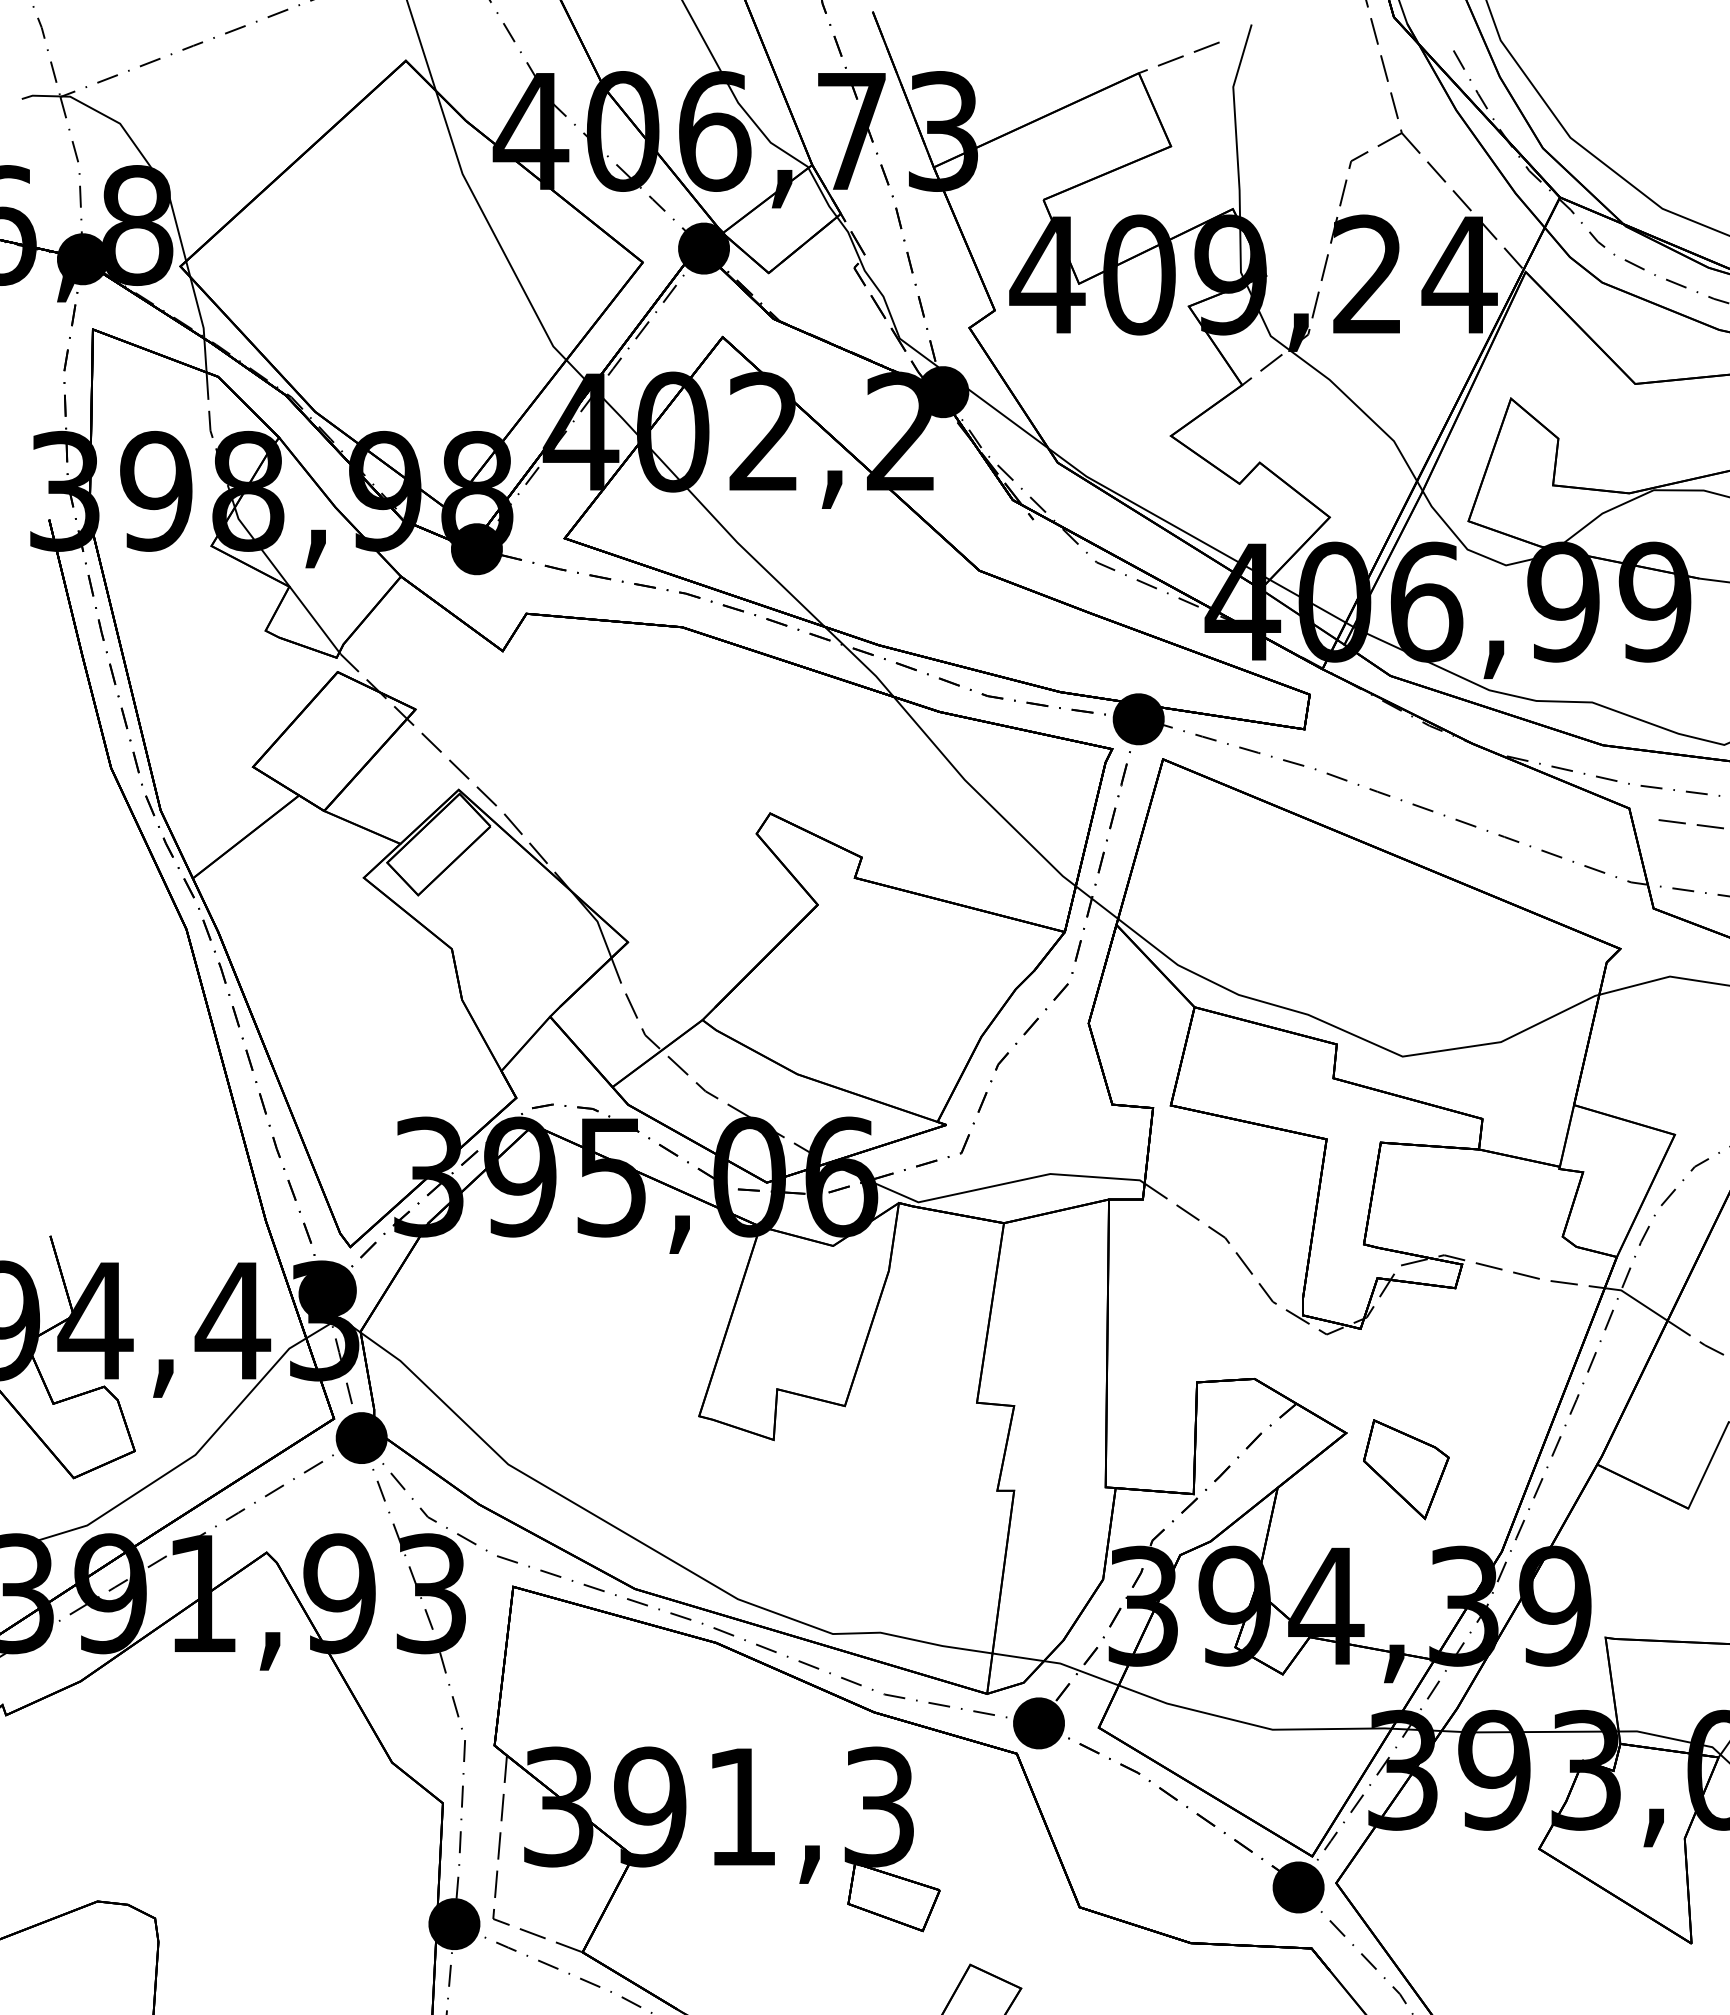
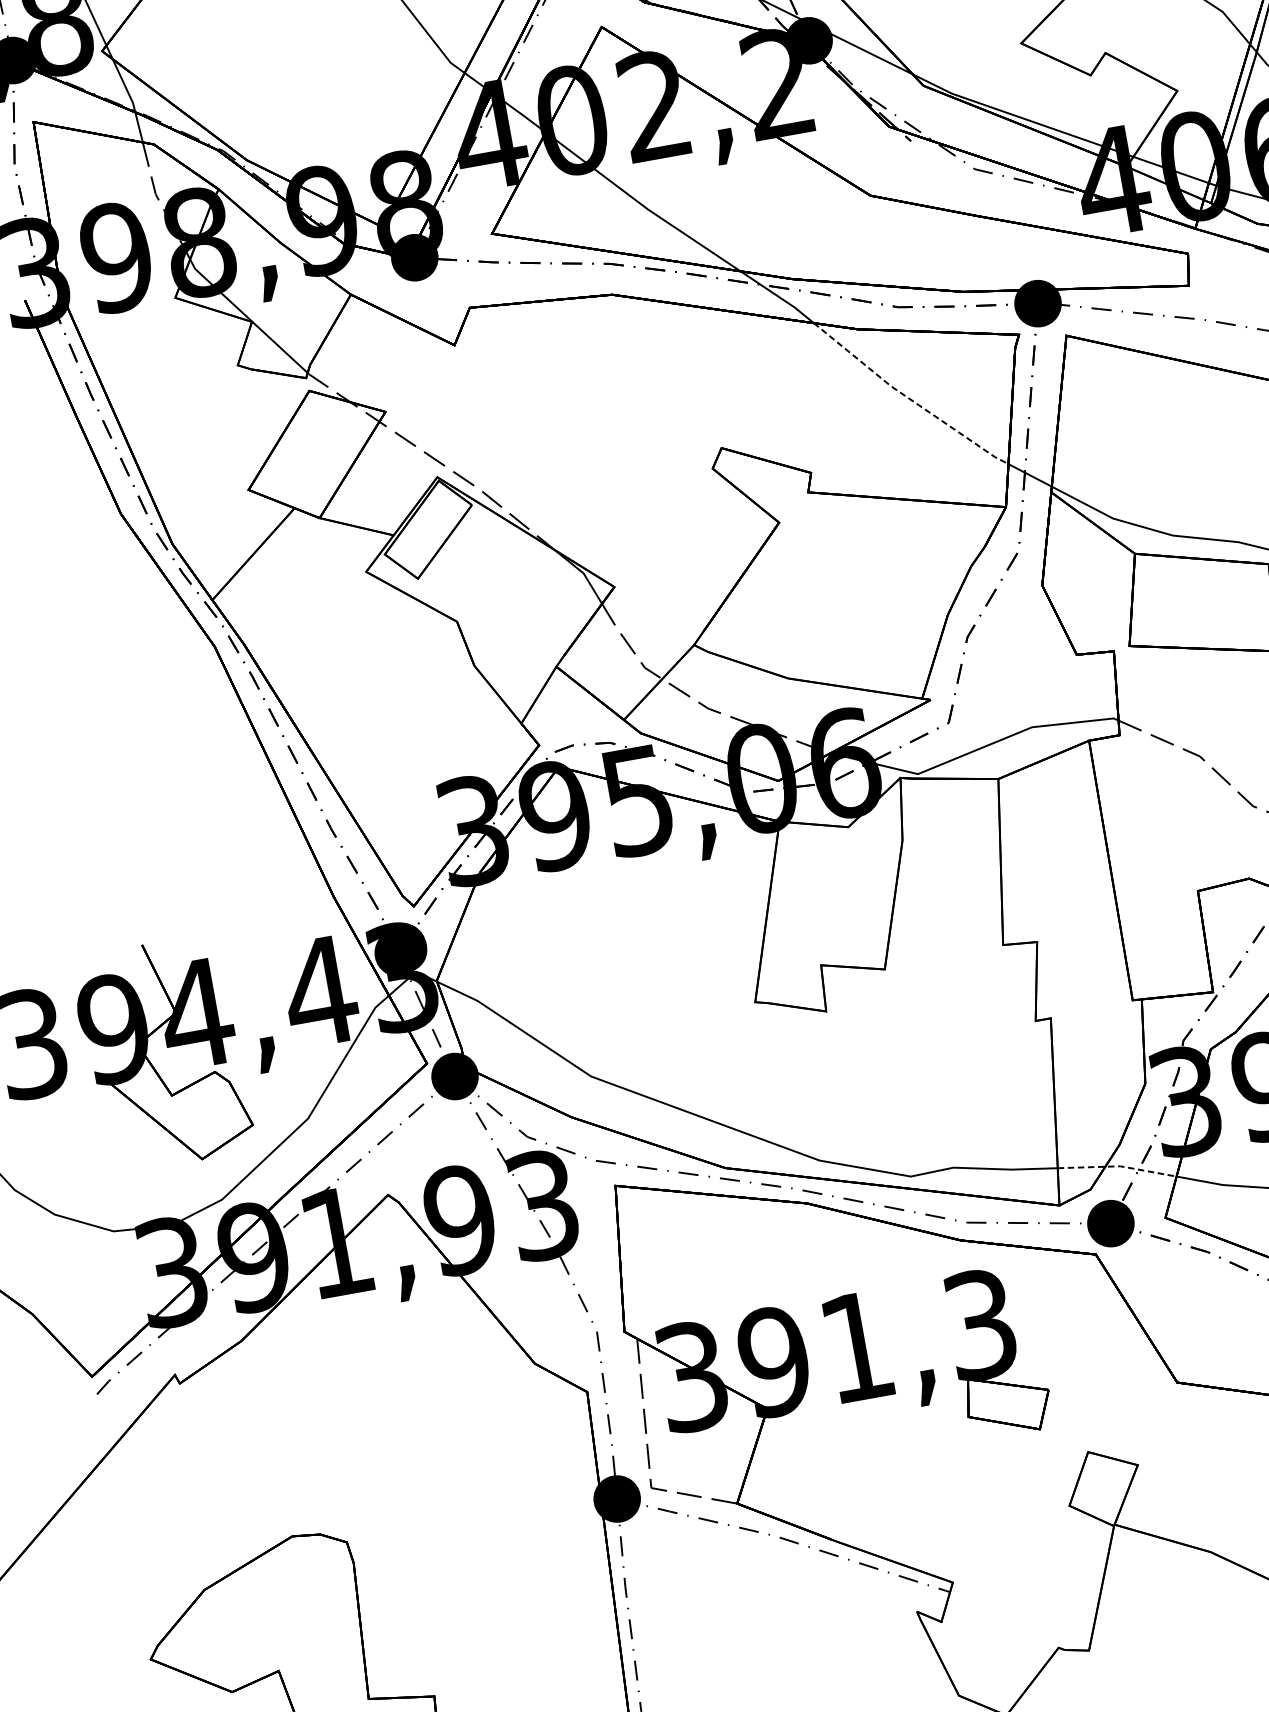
line: (981, 796) -> (909, 398), solid -> dashed
line: (1058, 1663) -> (1118, 1166), solid -> dashed

